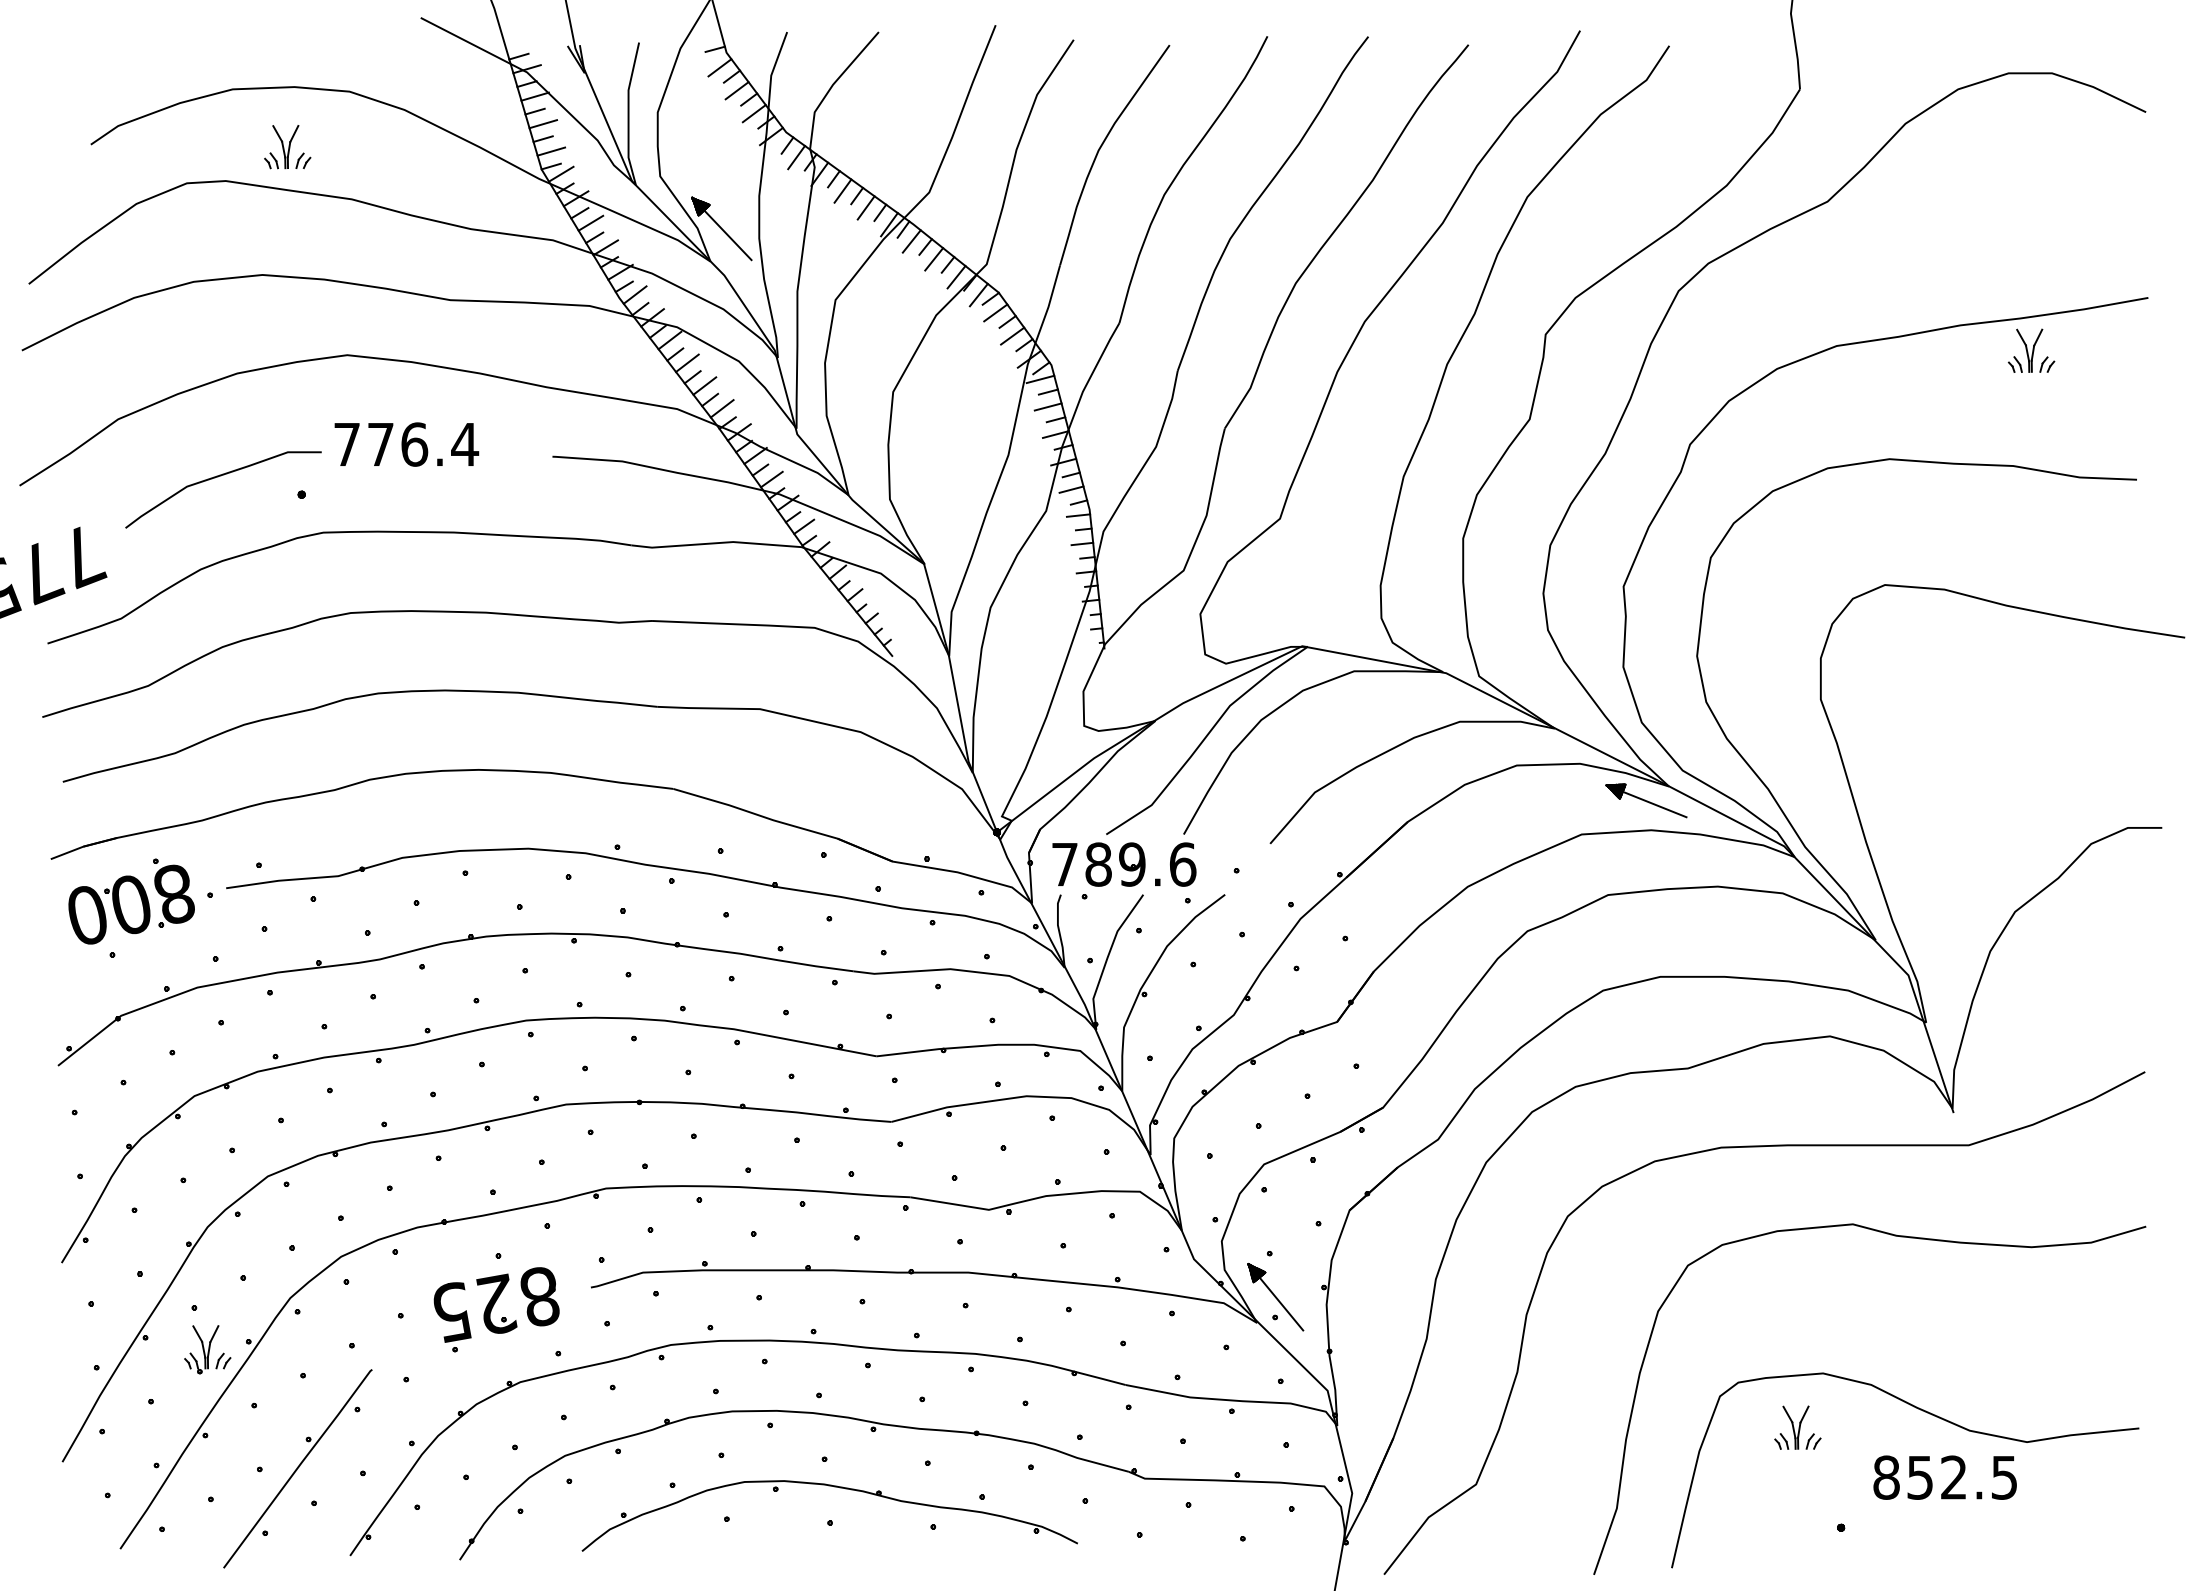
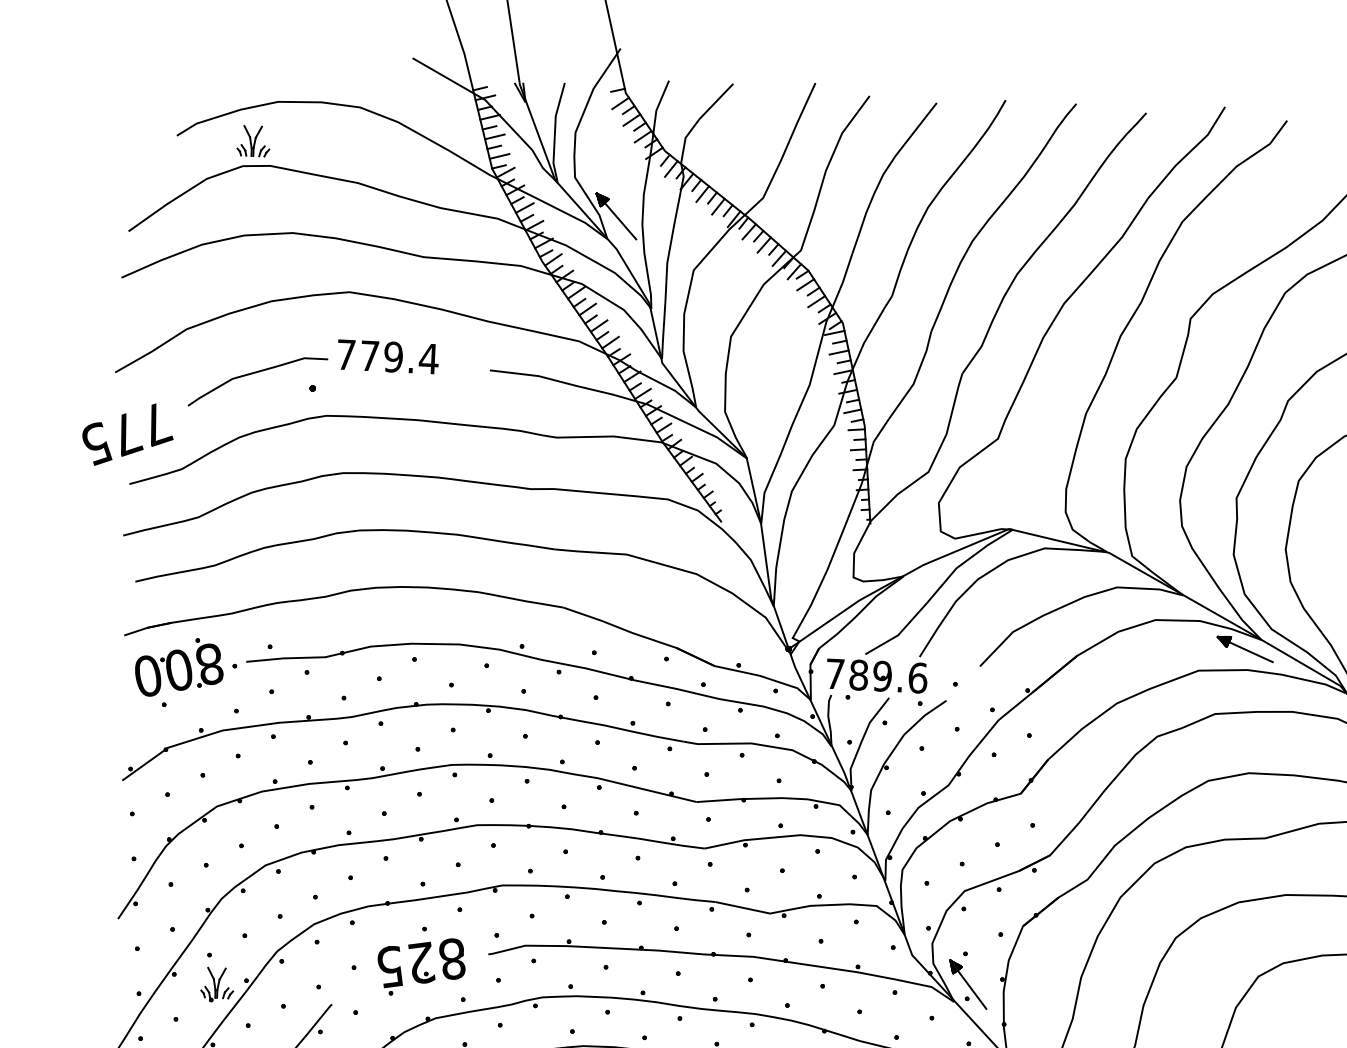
part: (287, 147) -> (253, 141), moved
text: (414, 444) -> (393, 357), 776.4 -> 779.4

